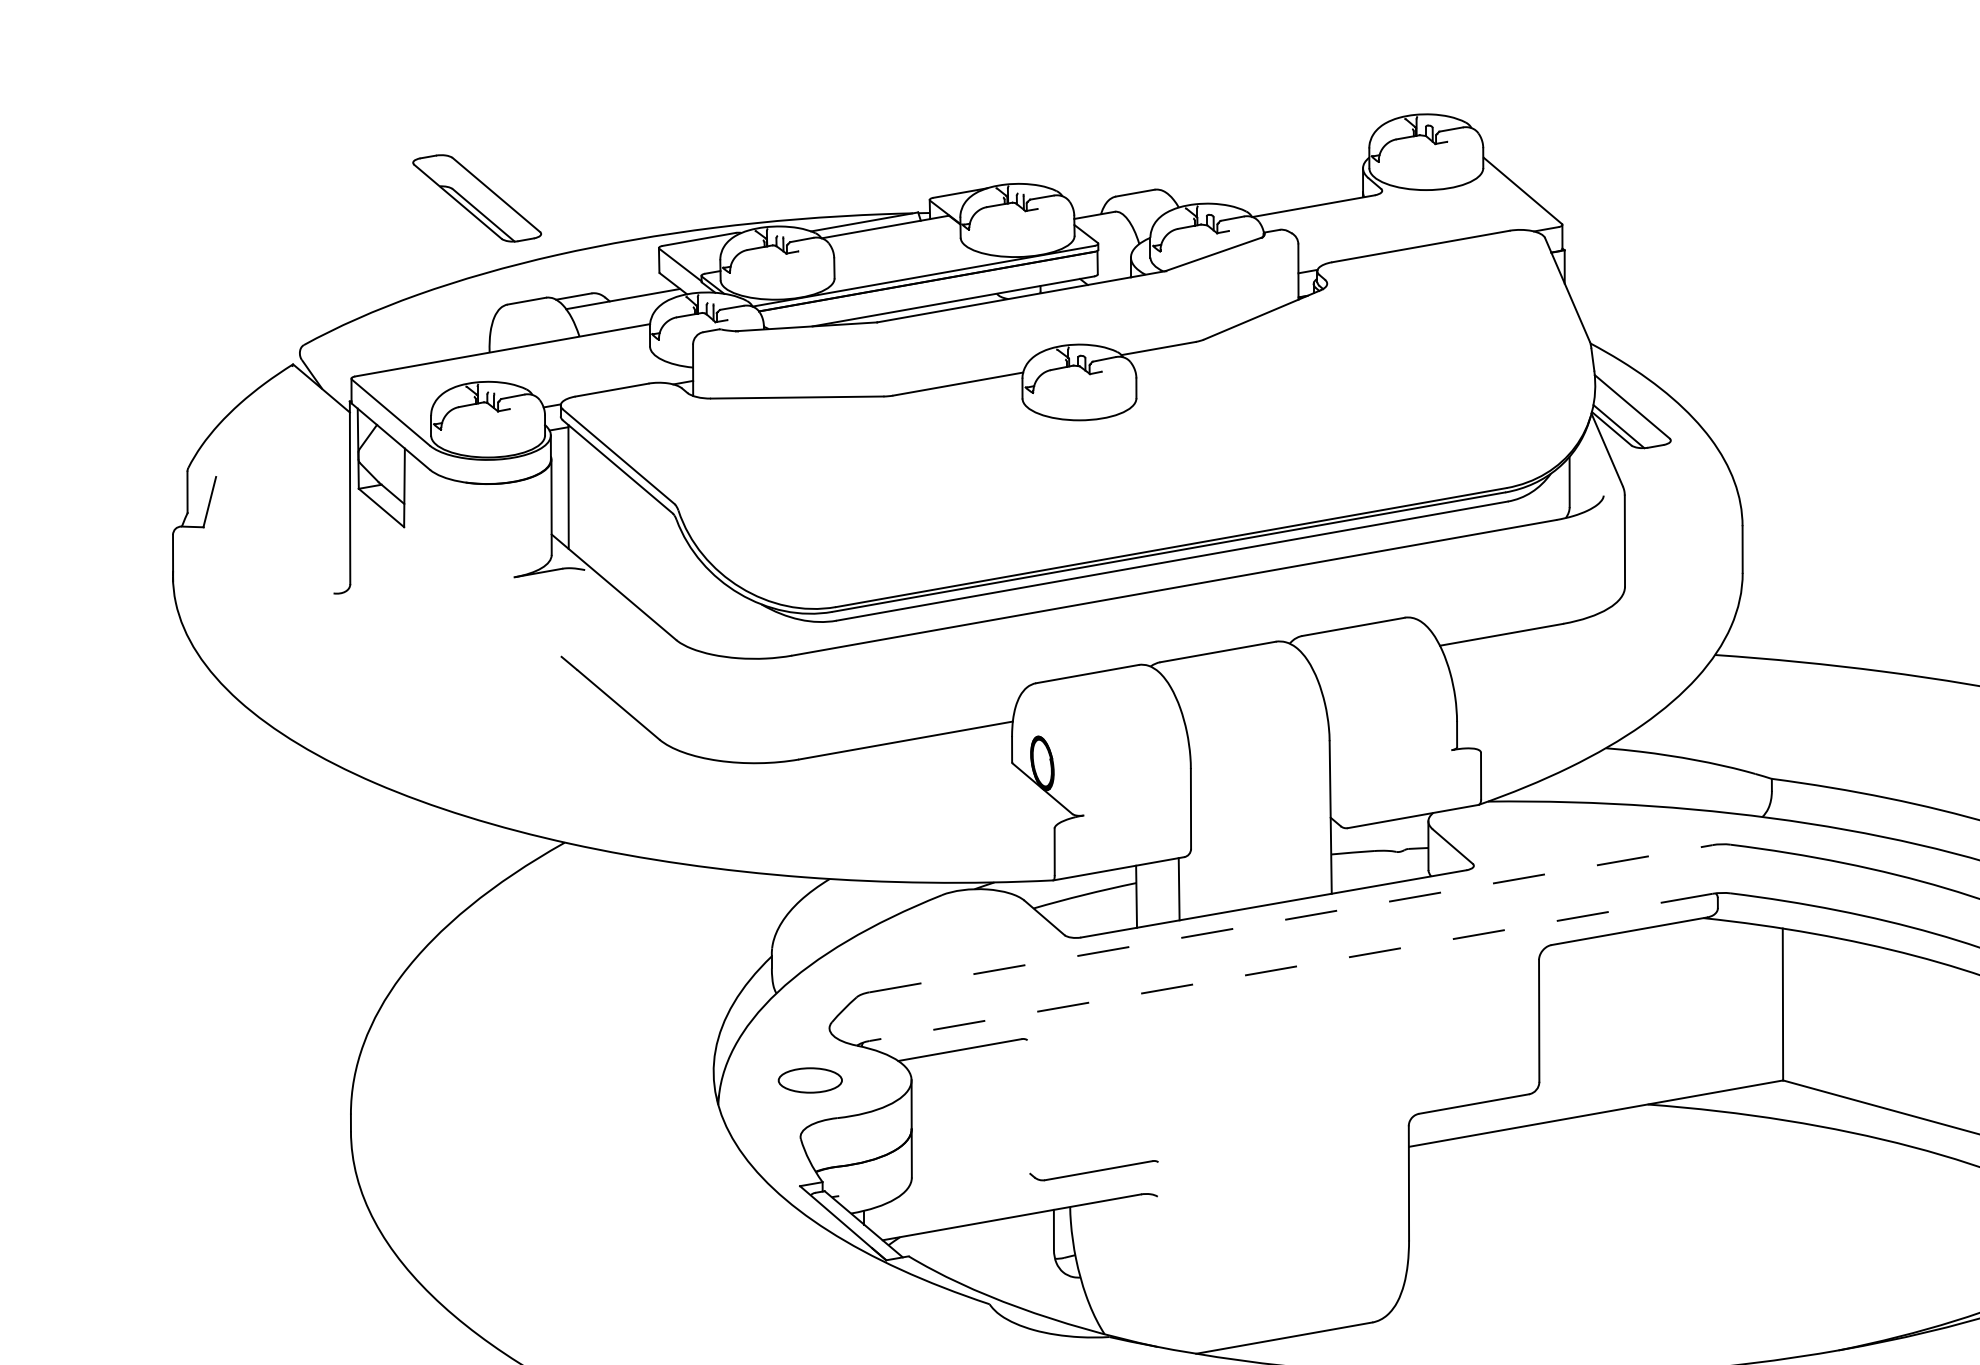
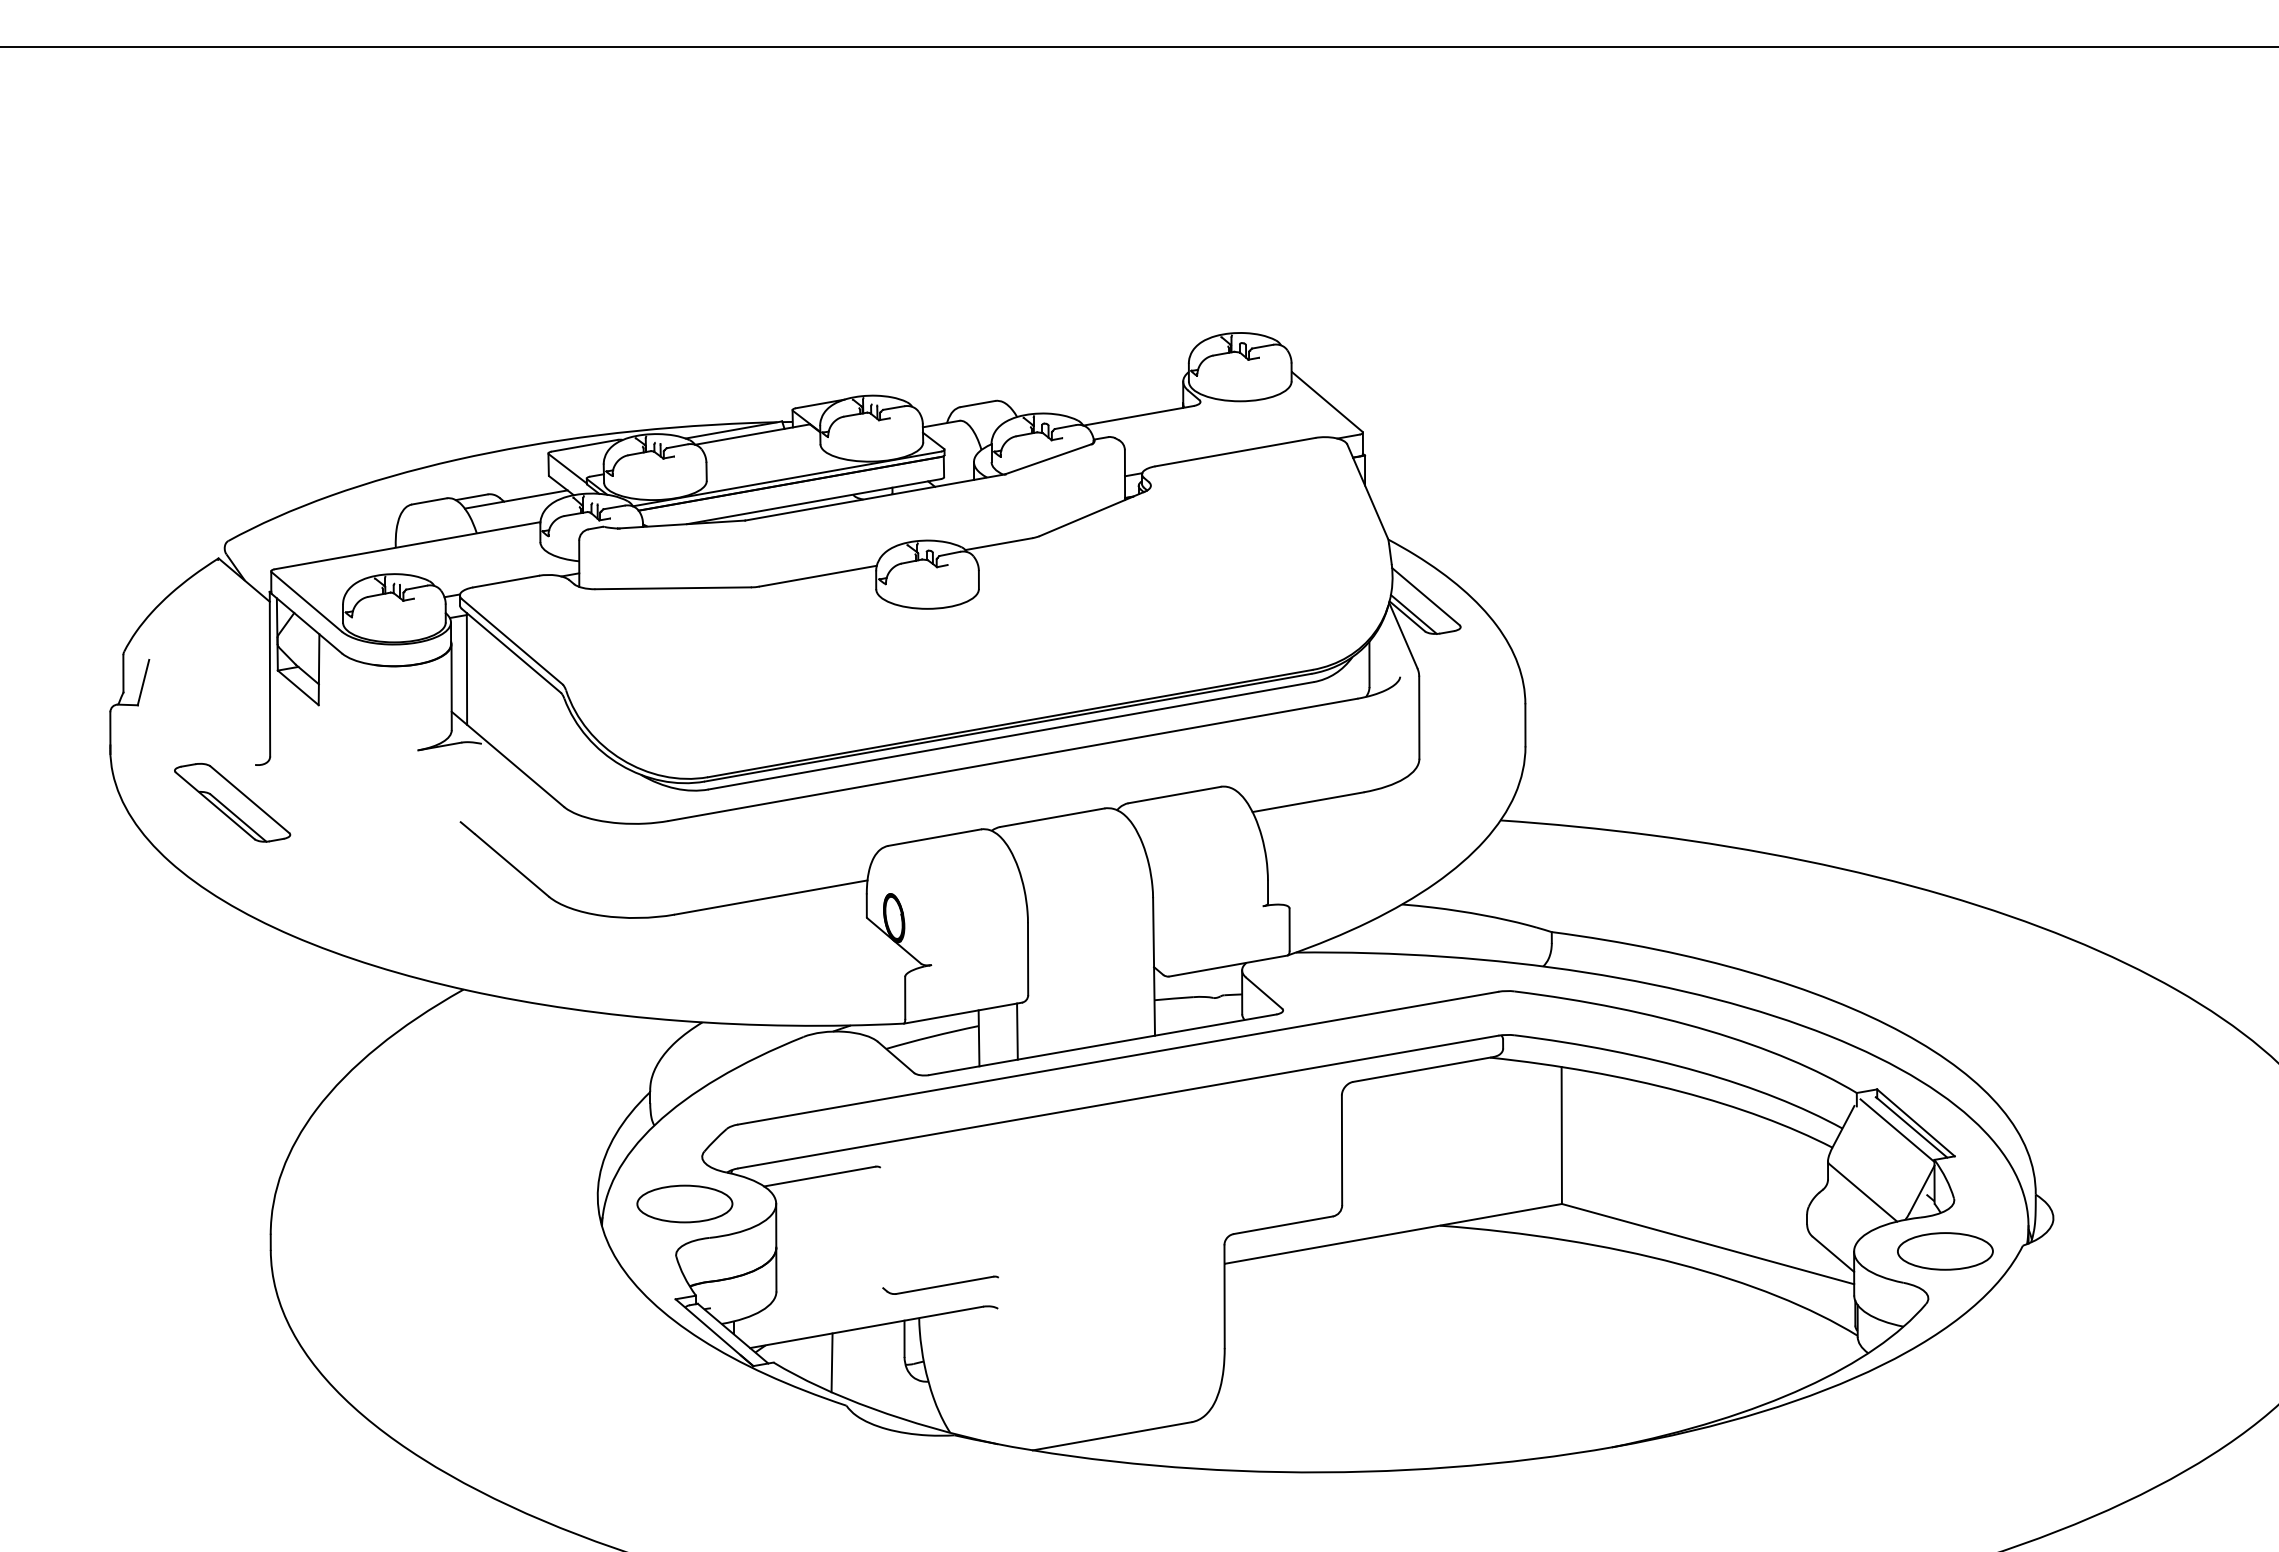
part: (477, 198) -> (232, 802), moved
line: (1291, 919) -> (1118, 1058), dashed -> solid
line: (1291, 967) -> (1118, 1102), dashed -> solid
part: (809, 1079) -> (684, 1203), size x1.67
line: (972, 1256) -> (831, 1362), added

